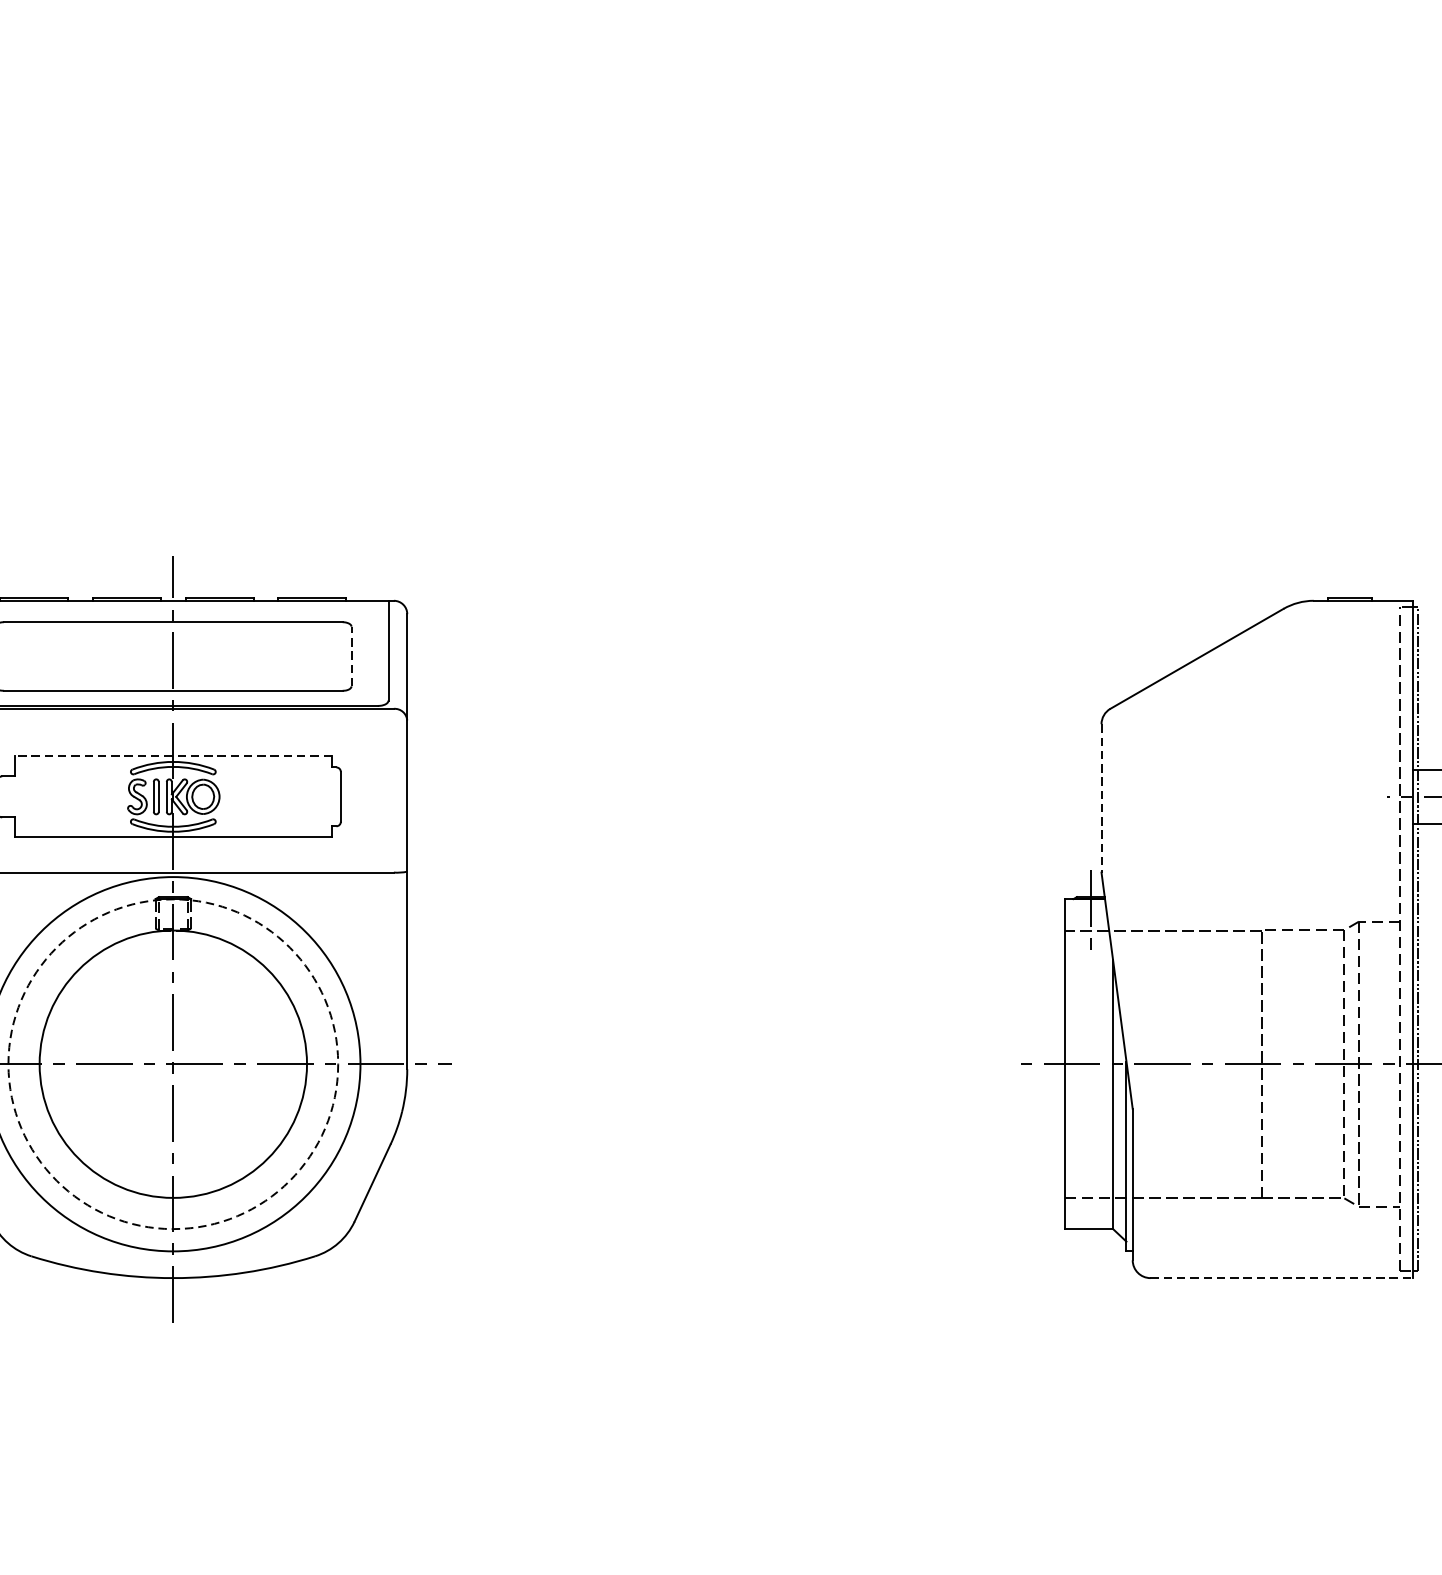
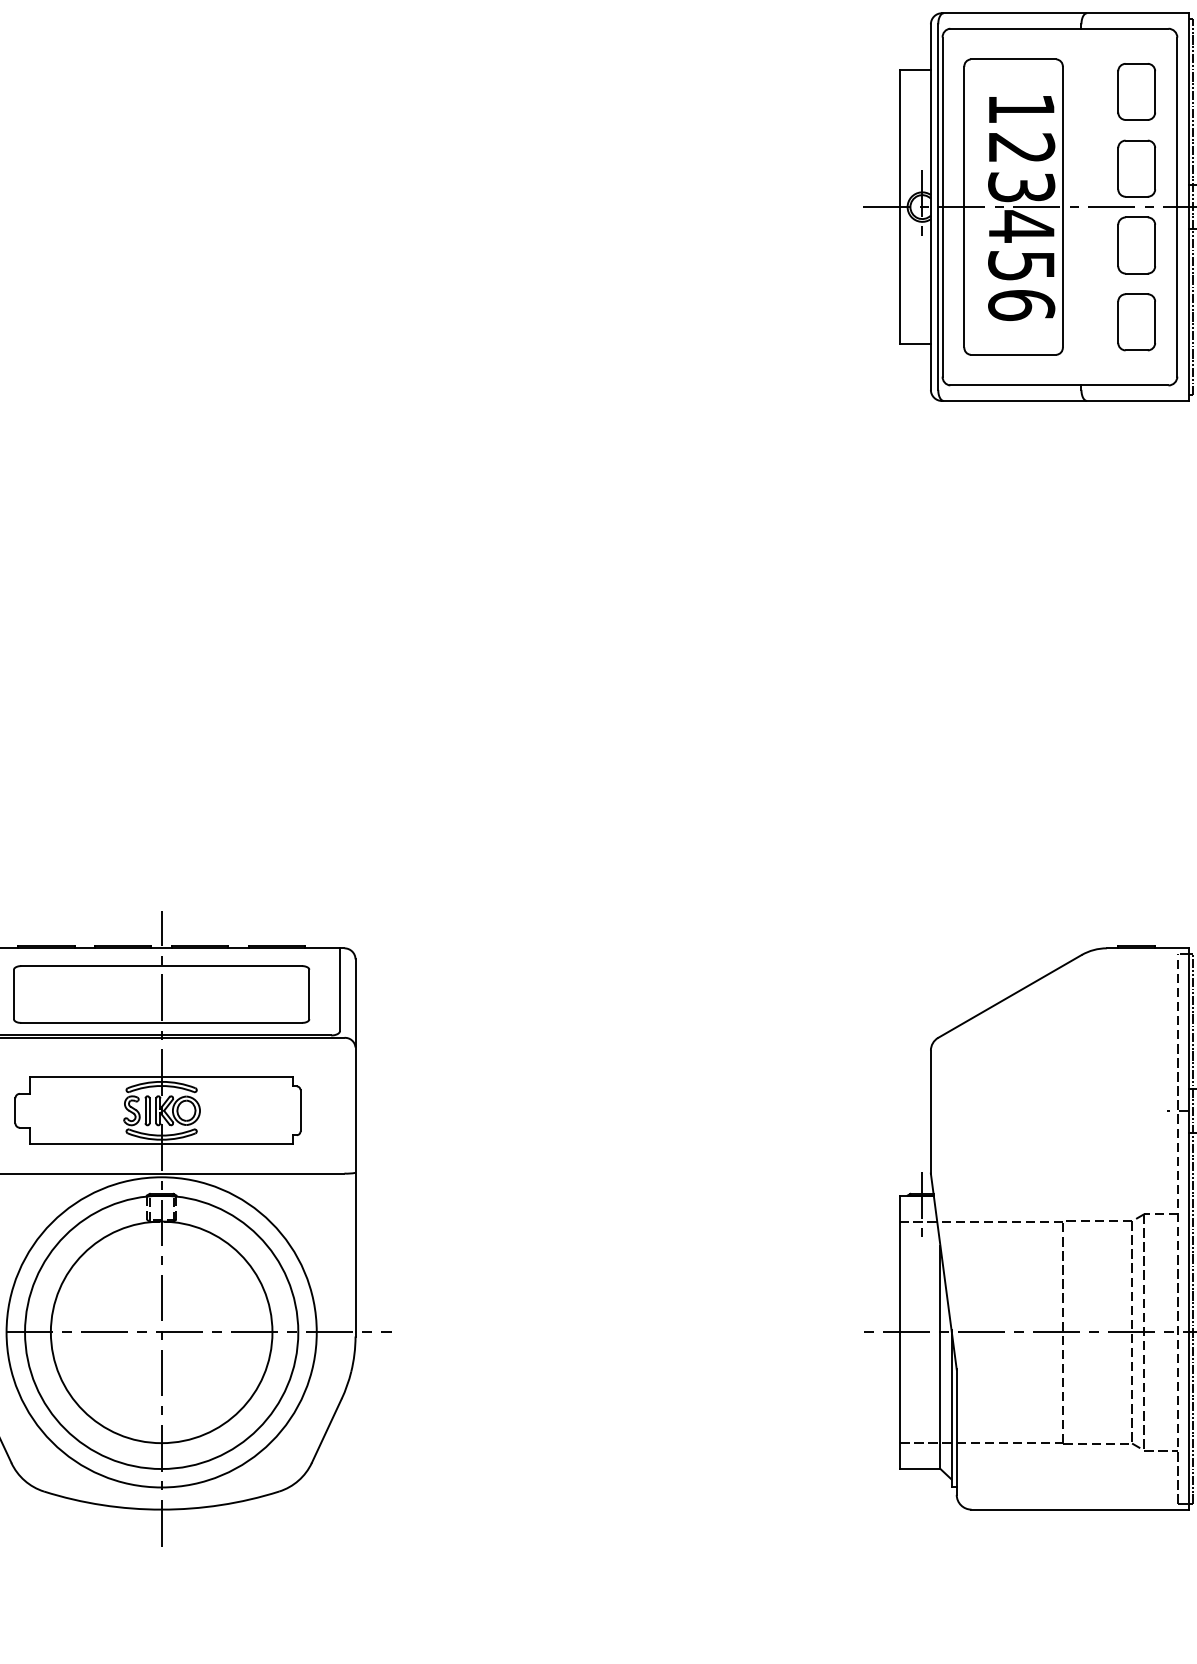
line: (351, 656) -> (309, 994), dashed -> solid
line: (173, 756) -> (161, 1077), dashed -> solid
line: (1101, 798) -> (930, 1112), dashed -> solid
circle: (173, 1064) -> (161, 1332), dashed -> solid
line: (1282, 1277) -> (1080, 1509), dashed -> solid

